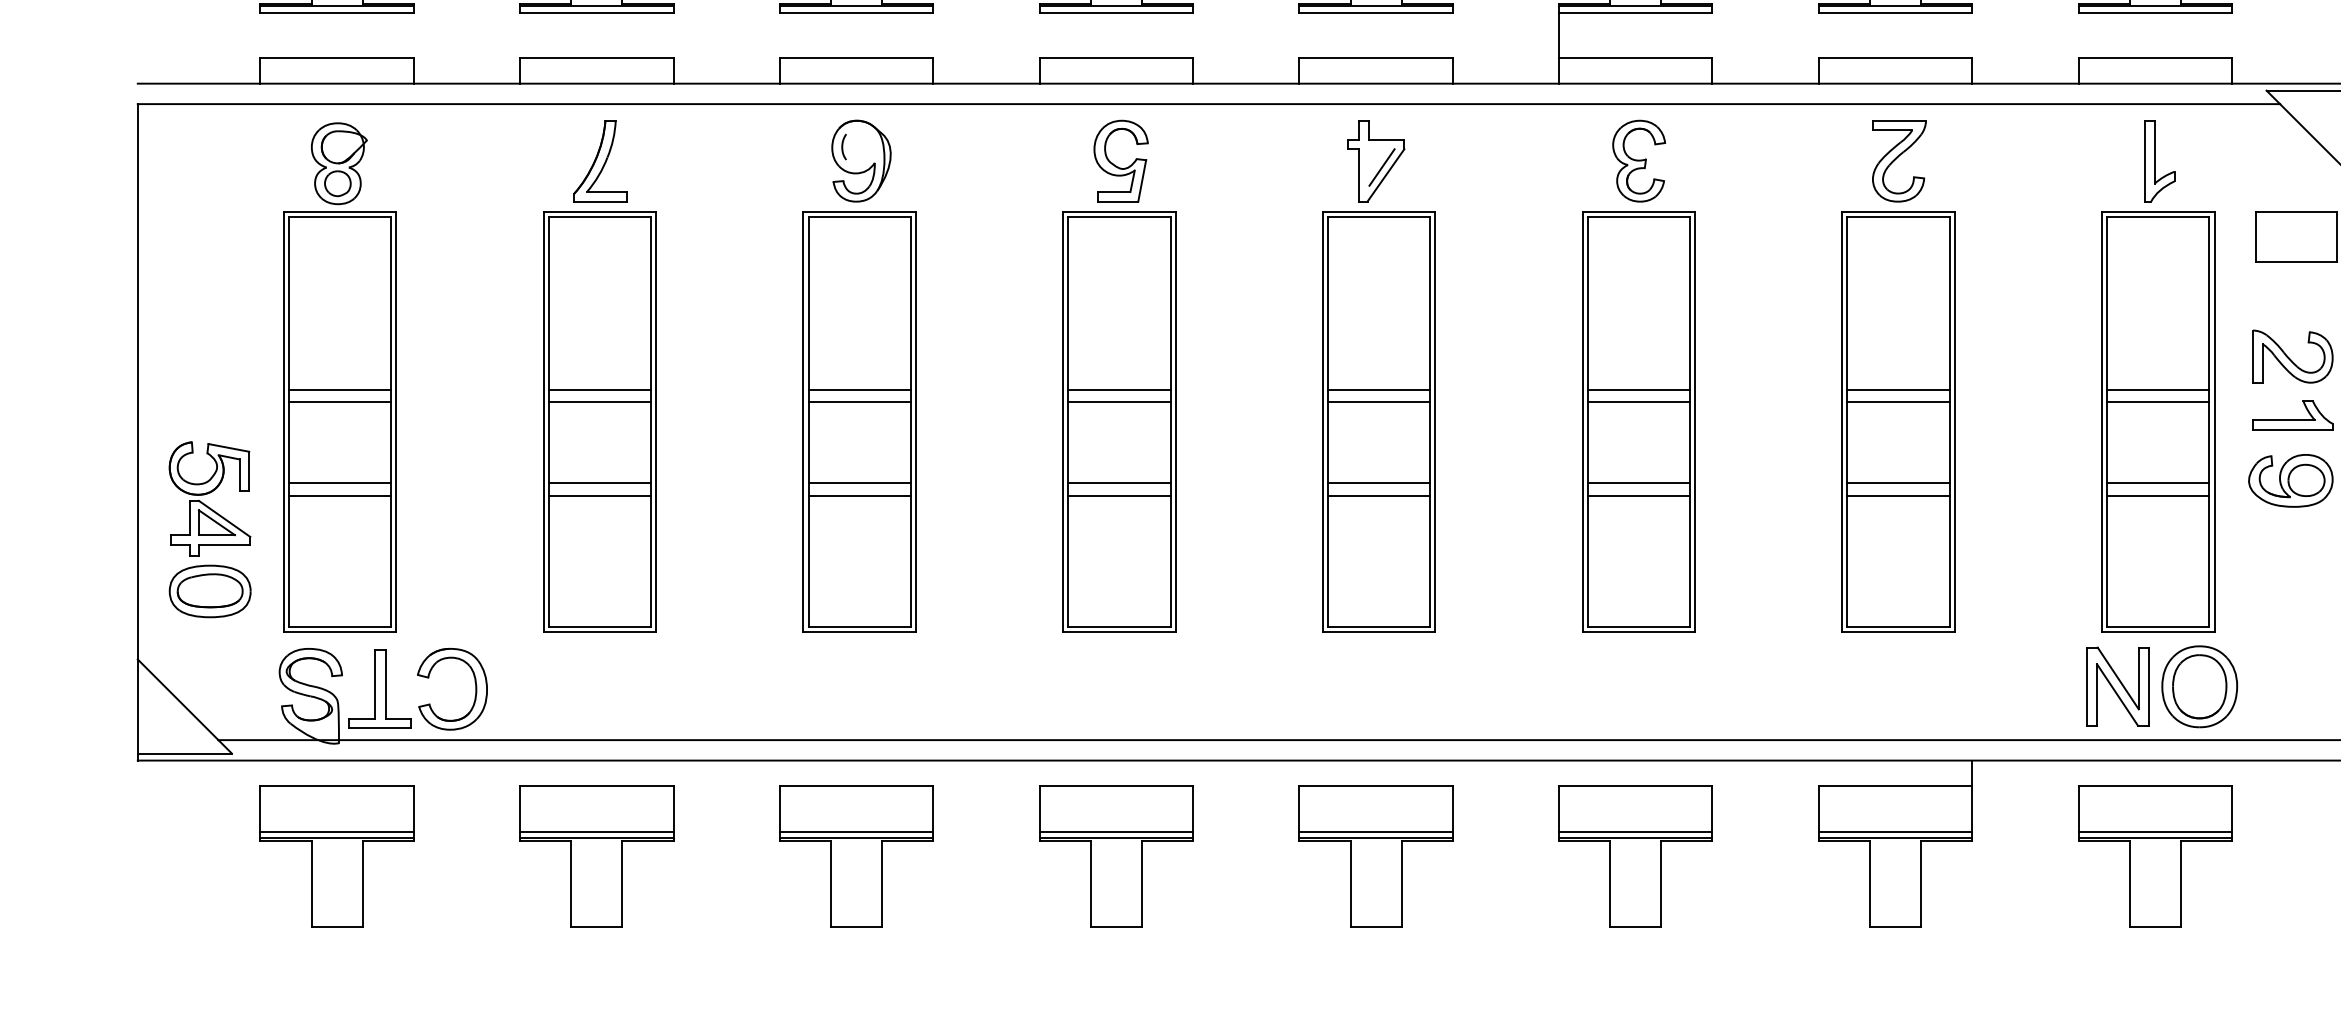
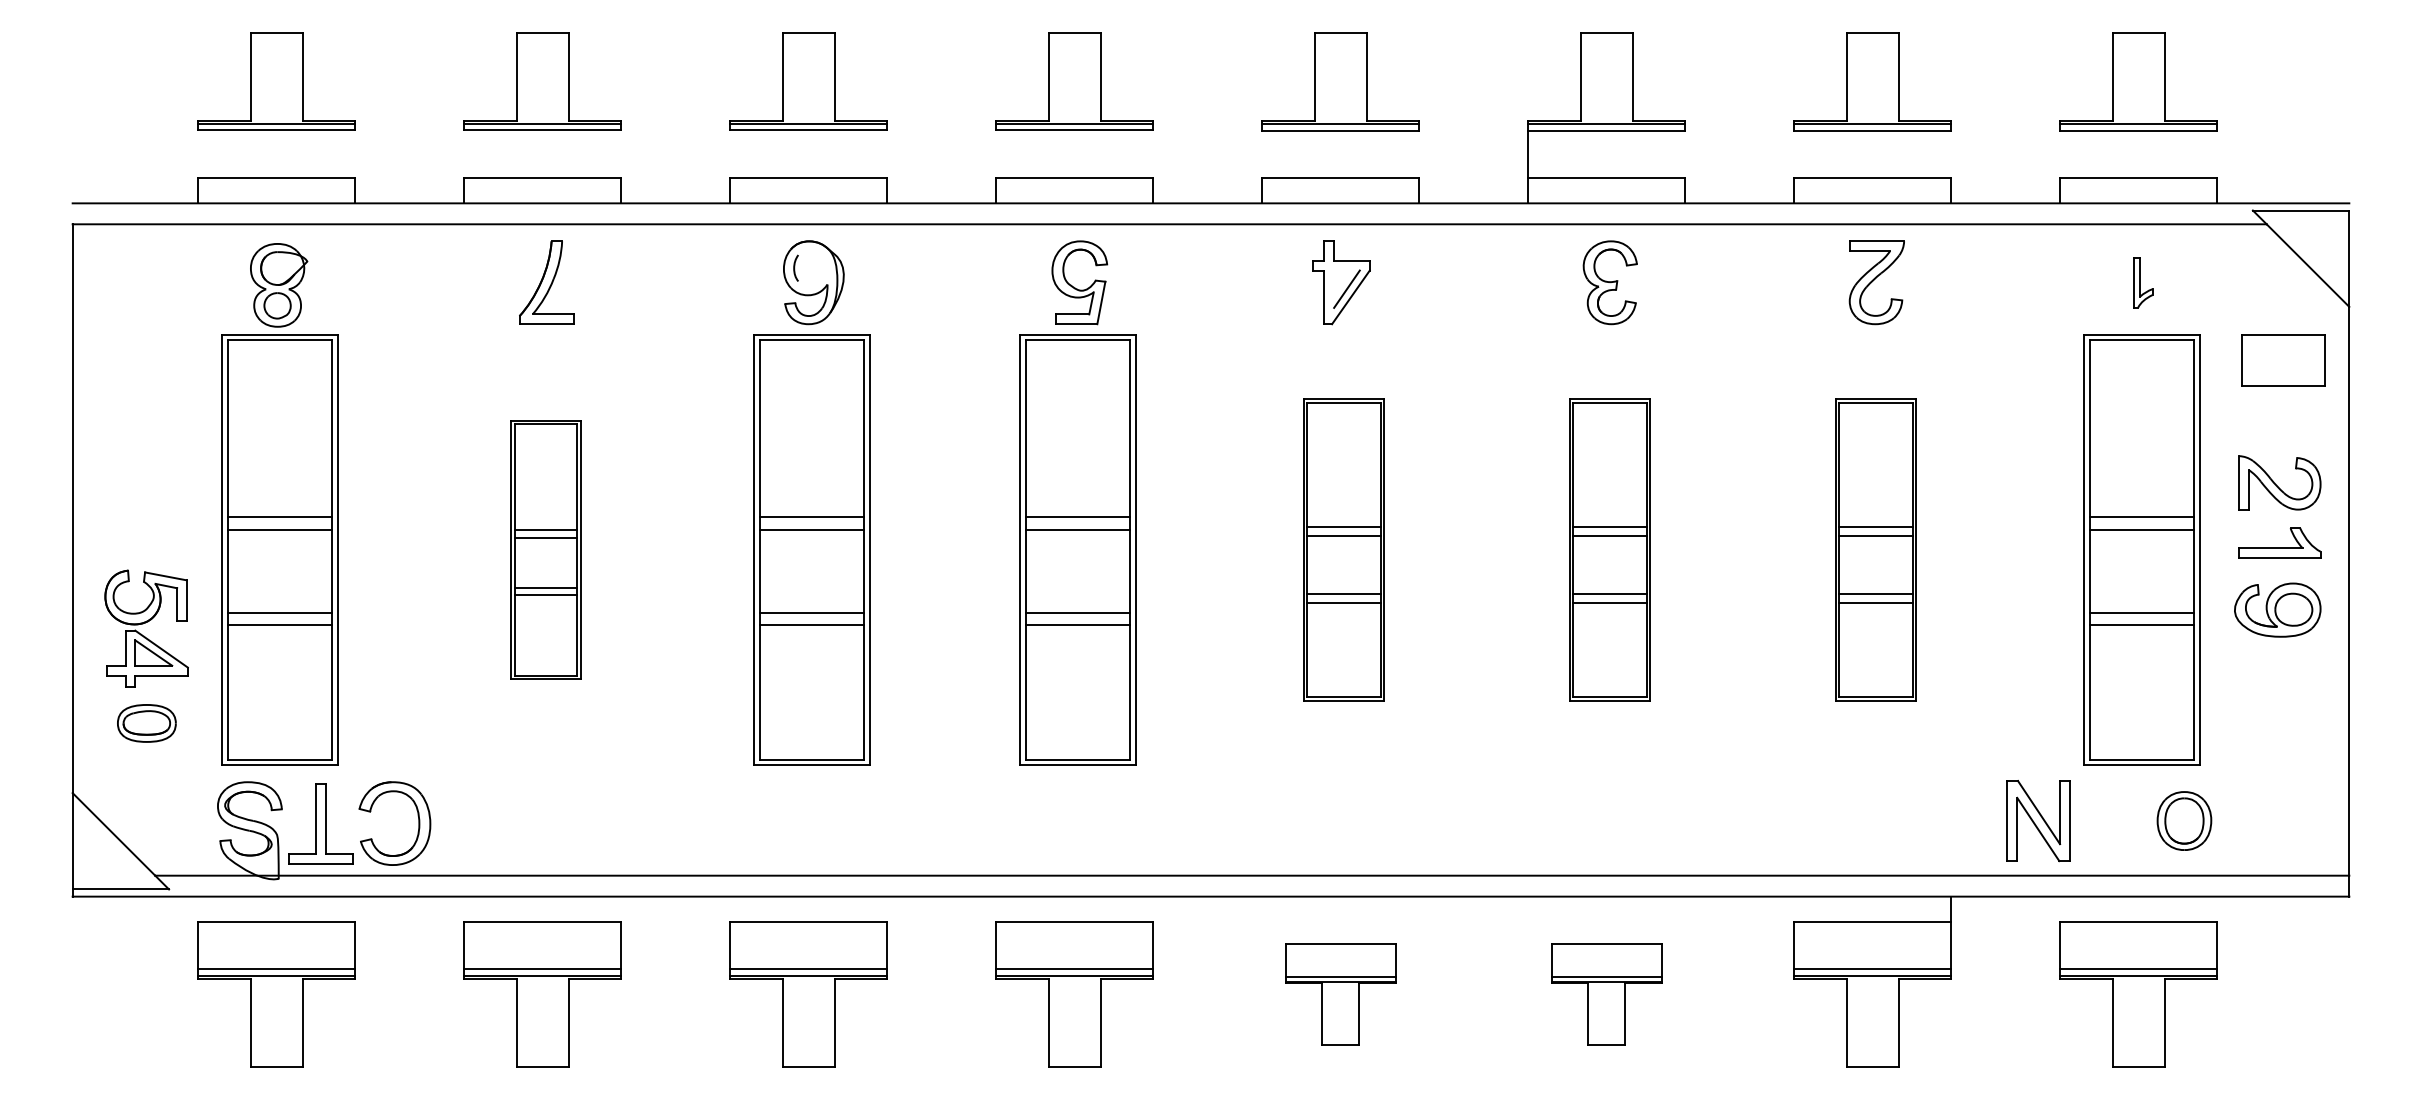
part: (2159, 160) -> (2143, 282), size x0.6
part: (599, 421) -> (545, 549), size x0.6
part: (1378, 421) -> (1343, 549), size x0.7
part: (1638, 421) -> (1609, 549), size x0.7
part: (1898, 421) -> (1875, 549), size x0.7
part: (209, 591) -> (146, 723), size x0.7
part: (2199, 686) -> (2184, 820), size x0.7
part: (2117, 687) -> (2038, 821), moved
part: (1375, 856) -> (1340, 994), size x0.7
part: (1635, 856) -> (1606, 994), size x0.7

